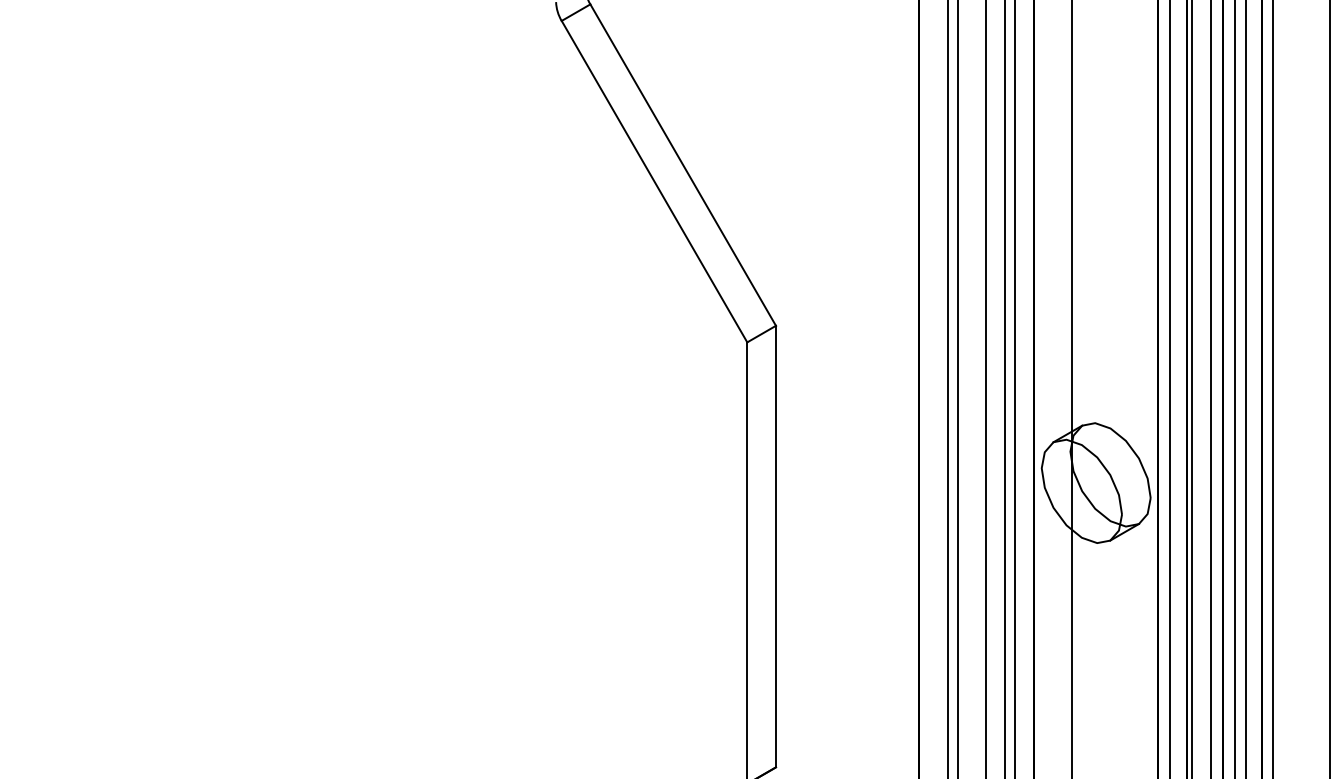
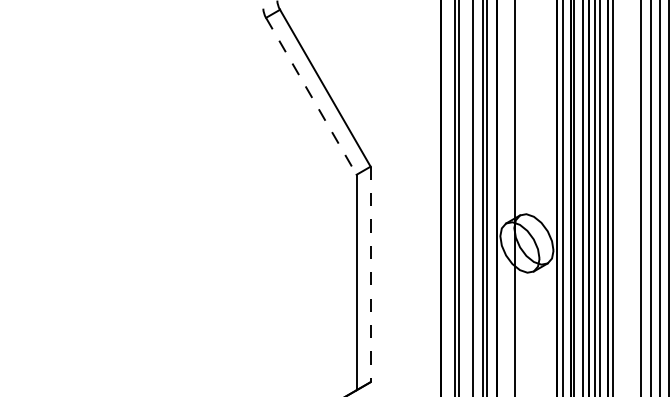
line: (654, 182) -> (311, 96), solid -> dashed
line: (775, 546) -> (370, 274), solid -> dashed

